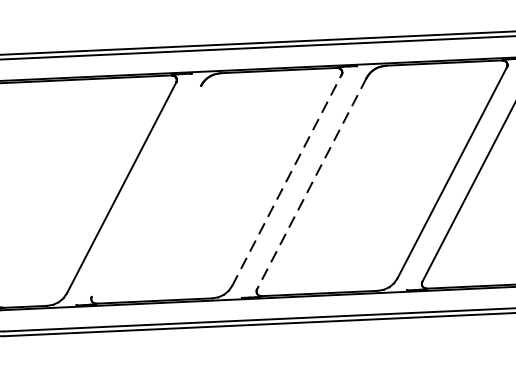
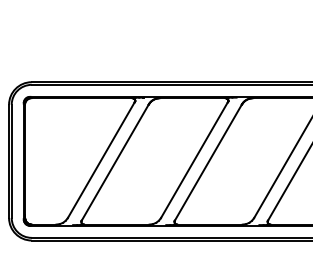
line: (286, 179) -> (194, 159), dashed -> solid
line: (312, 185) -> (208, 163), dashed -> solid
line: (145, 191) -> (114, 162), added

